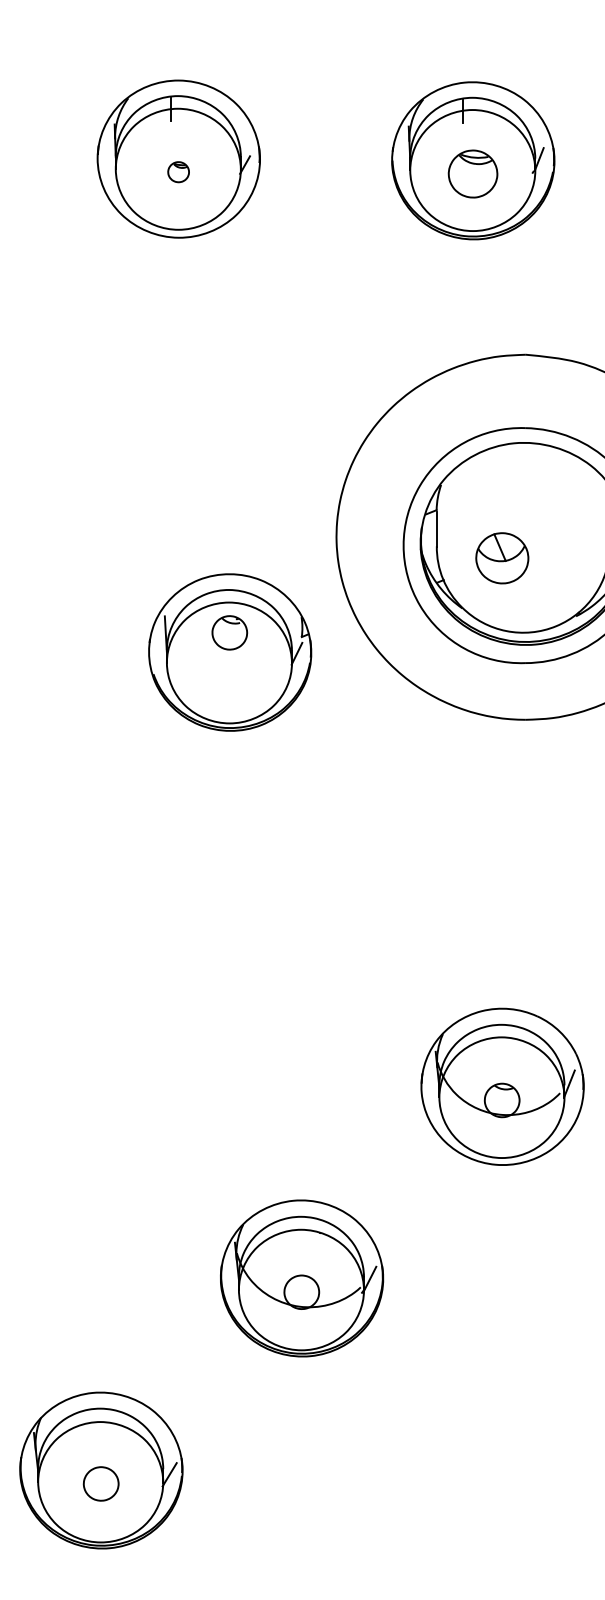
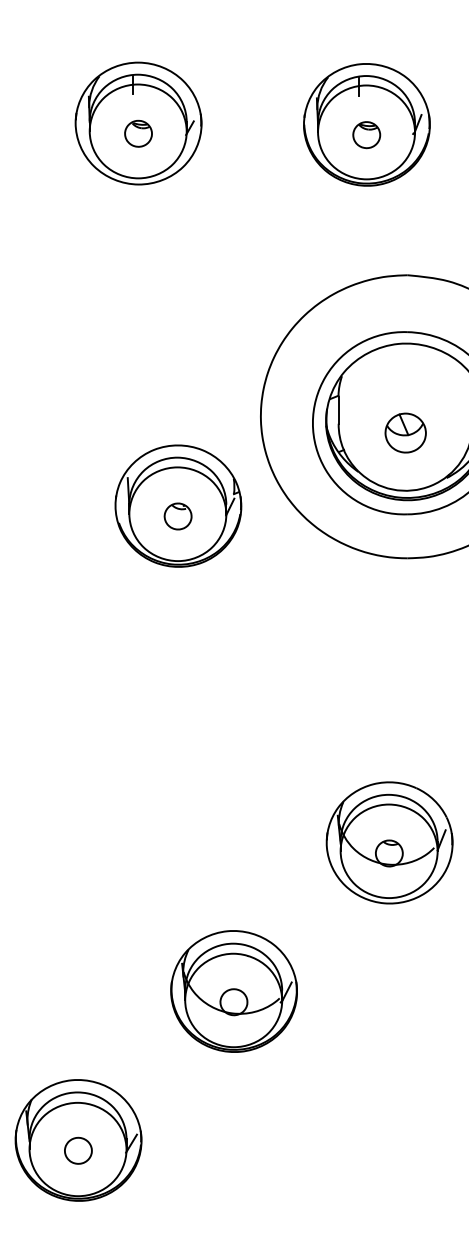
part: (178, 171) -> (138, 133), size x1.67
part: (472, 173) -> (366, 134), size x0.71
part: (502, 558) -> (405, 433), moved
part: (229, 632) -> (177, 516), moved

